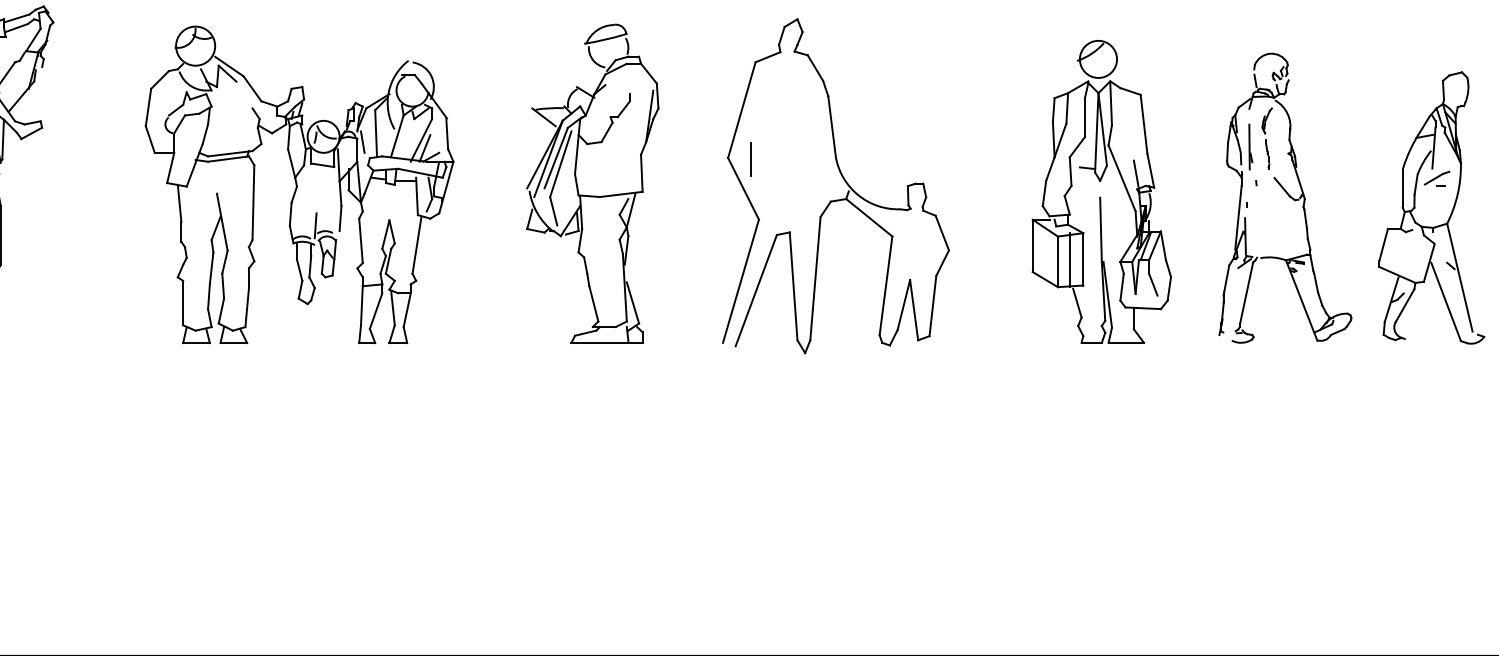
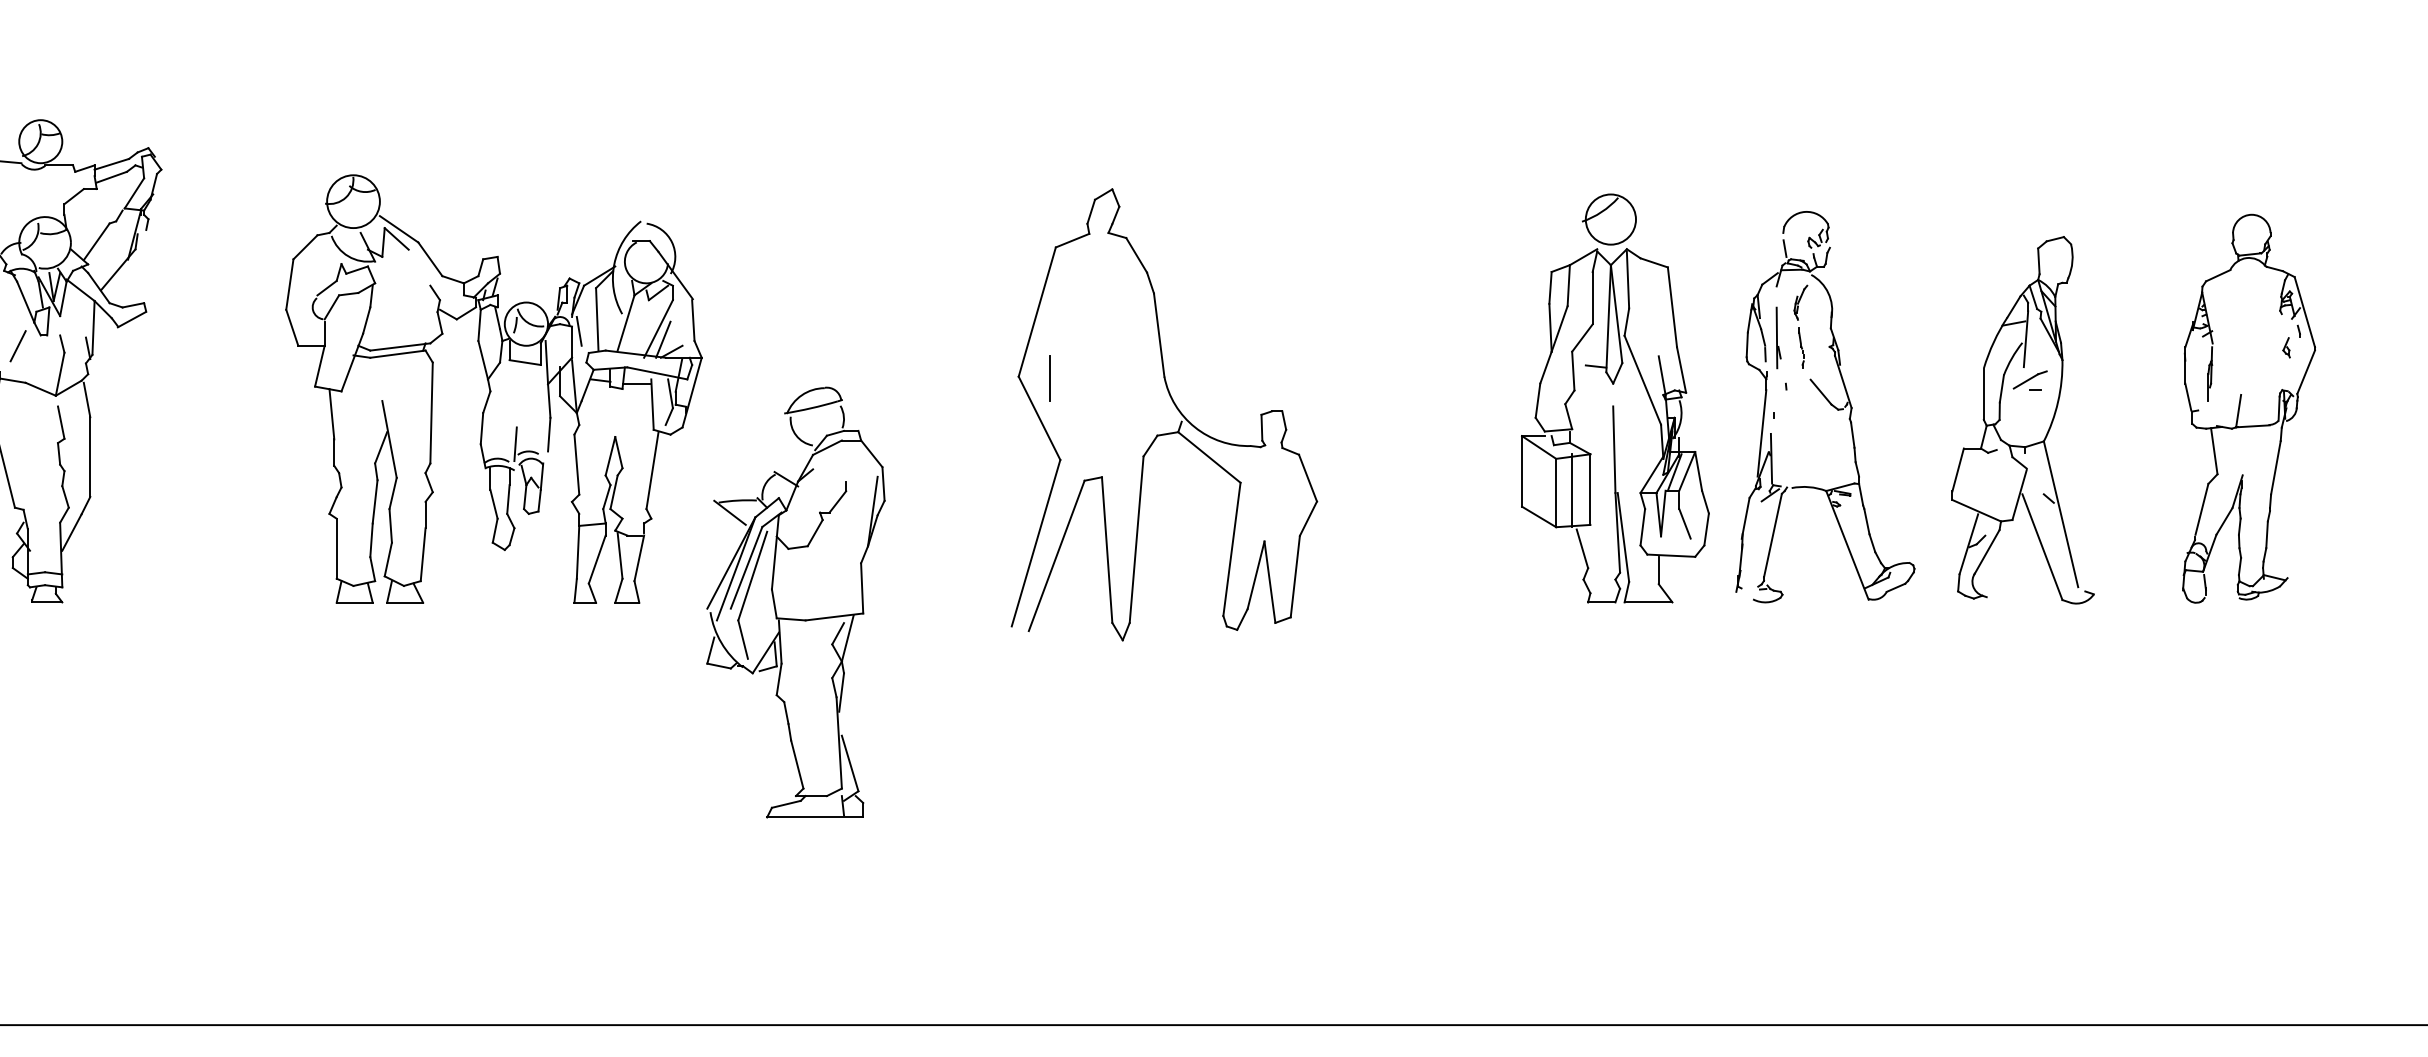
part: (844, 180) -> (1175, 407), moved
part: (592, 183) -> (795, 602), moved
part: (1100, 197) -> (1613, 405), moved

